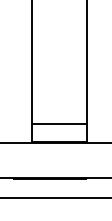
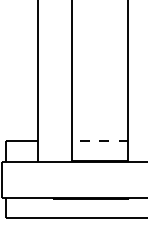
line: (58, 123) -> (99, 141), solid -> dashed

